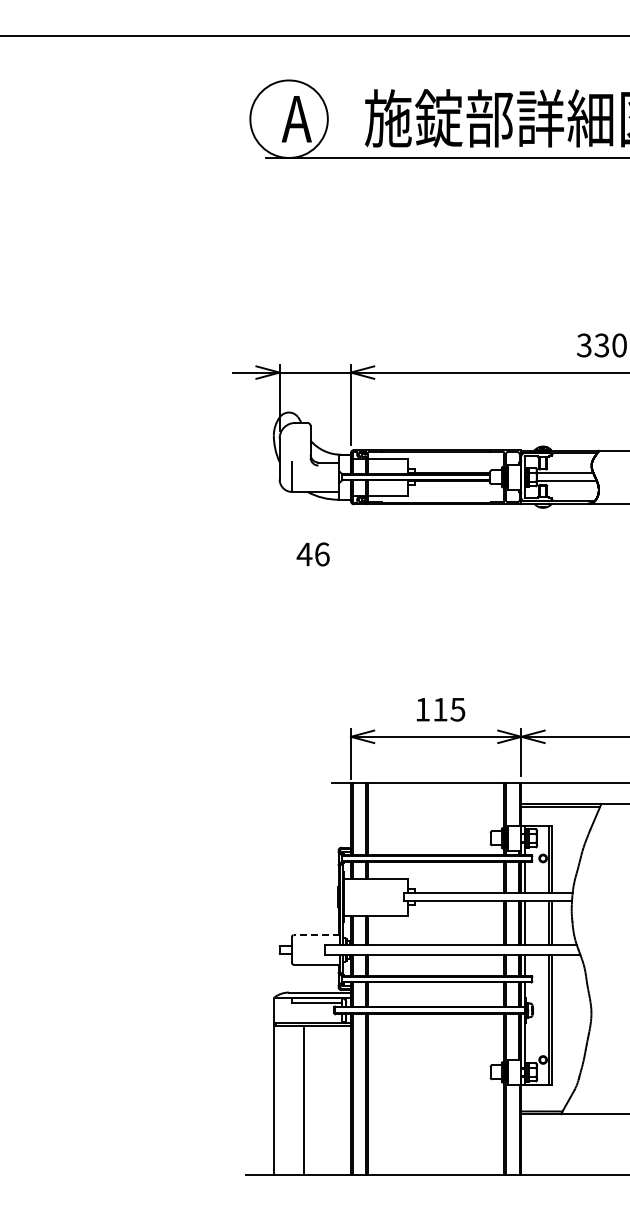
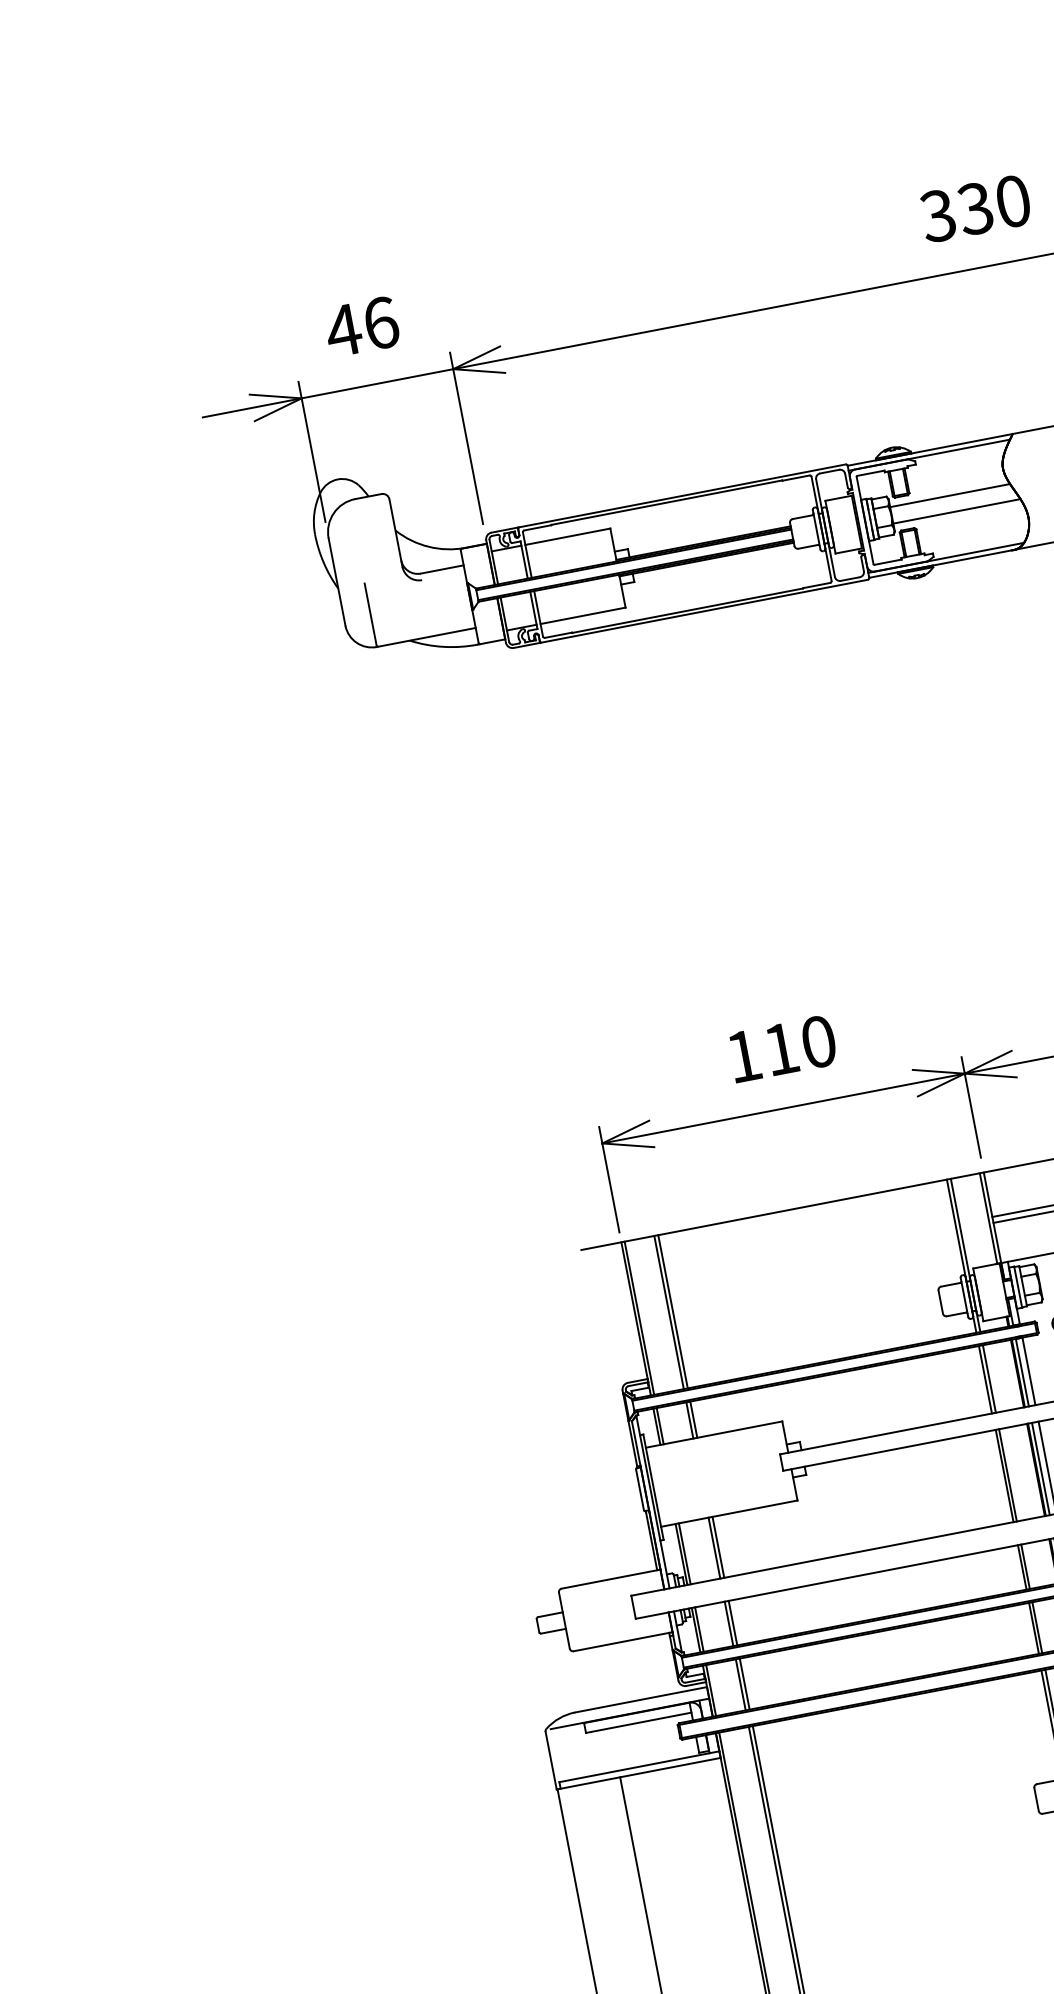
text: (312, 554) -> (360, 327), moved
text: (457, 709) -> (817, 1041), 115 -> 110
line: (316, 935) -> (610, 1579), dashed -> solid

